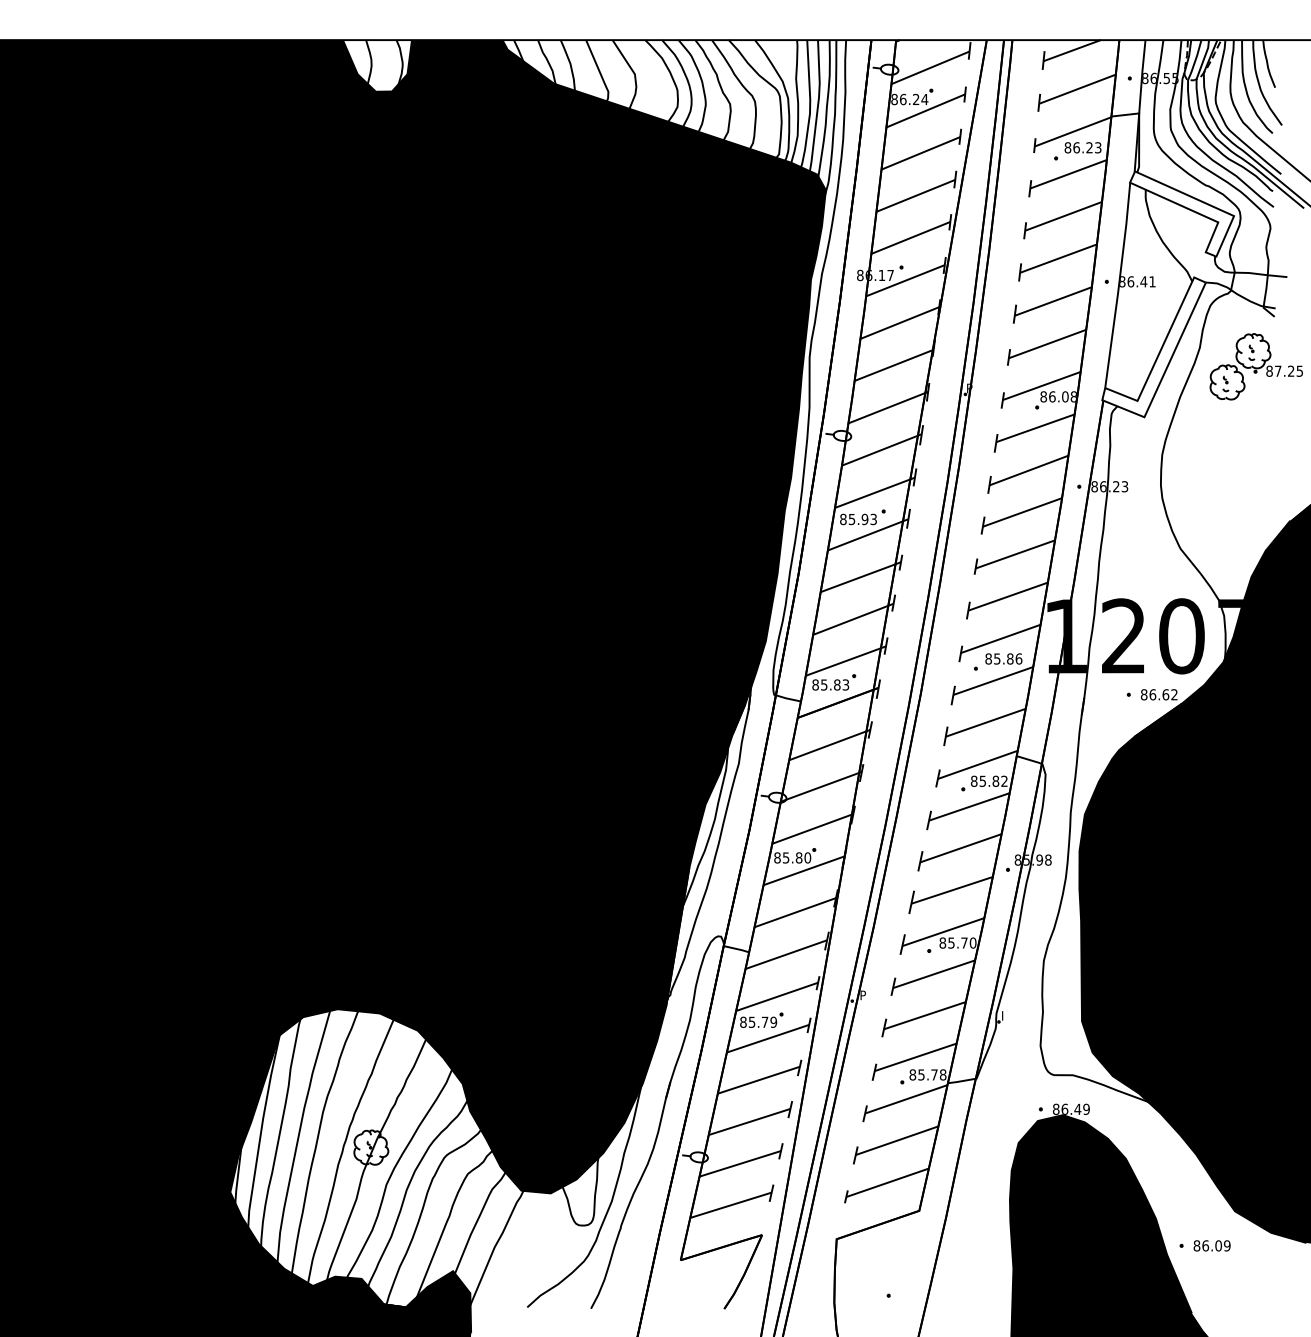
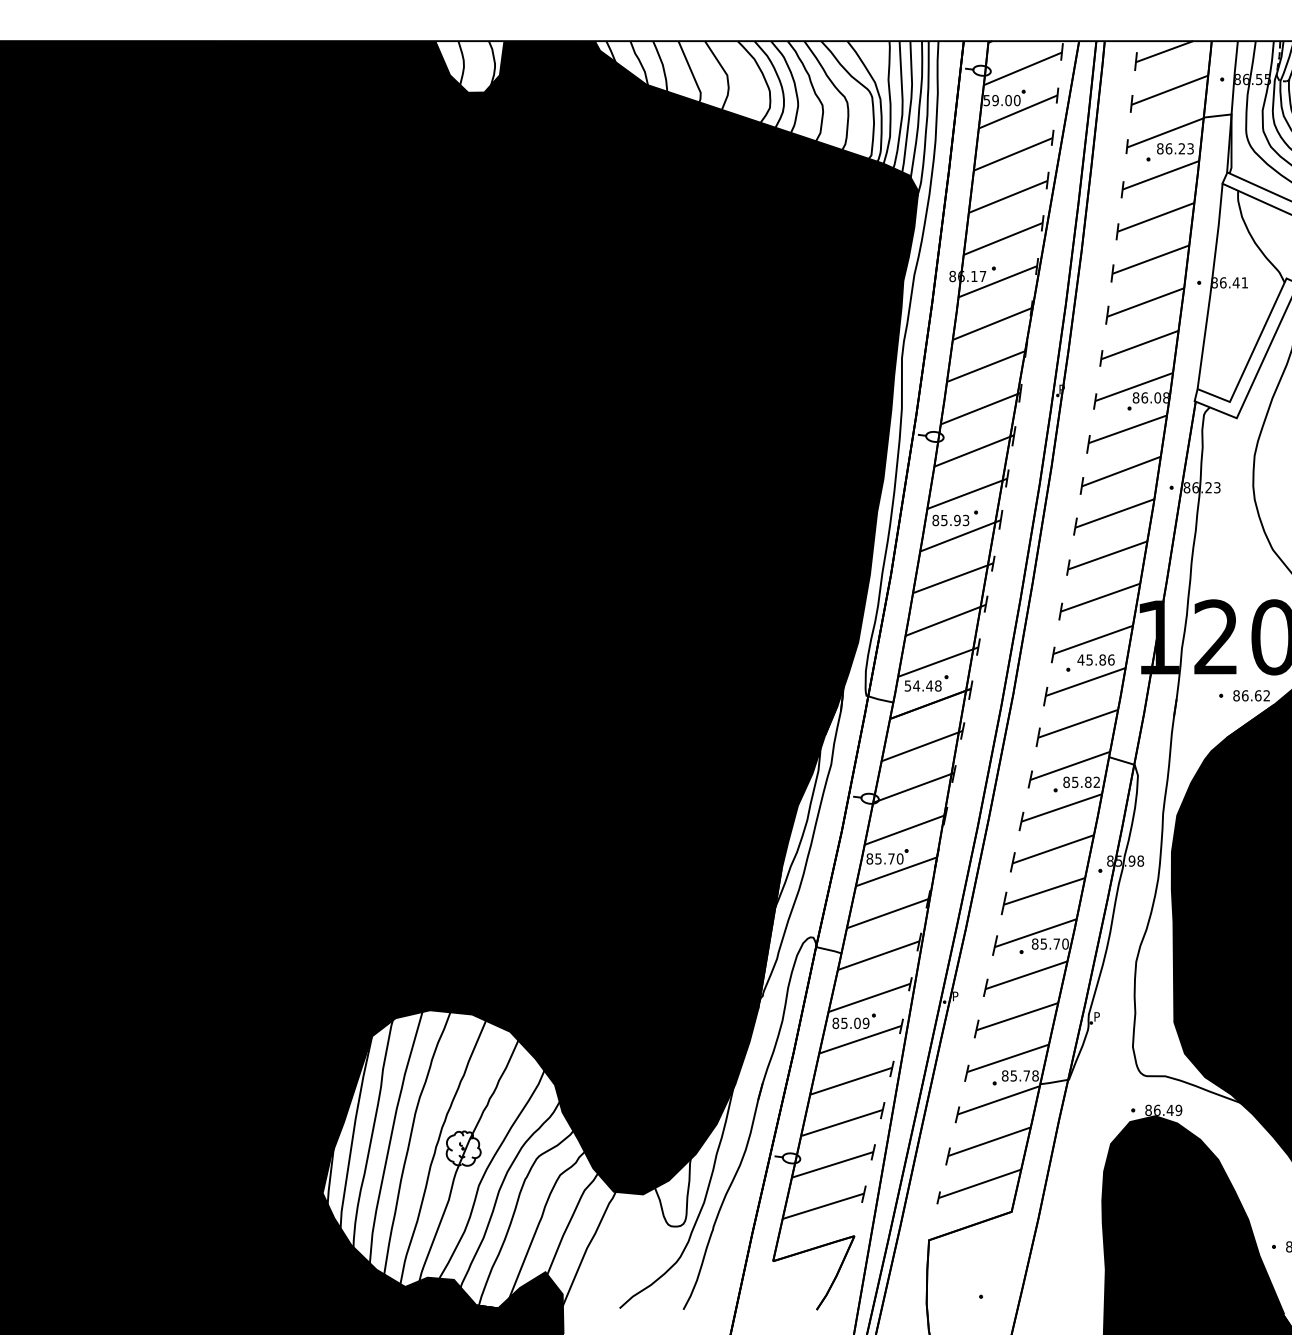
text: (909, 99) -> (1001, 100), 86.24 -> 59.00
text: (988, 658) -> (1080, 659), 85.86 -> 45.86
text: (830, 684) -> (922, 685), 85.83 -> 54.48
text: (798, 857) -> (890, 858), 85.80 -> 85.70
text: (1005, 1013) -> (1097, 1014), I -> P
text: (764, 1021) -> (856, 1022), 85.79 -> 85.09

